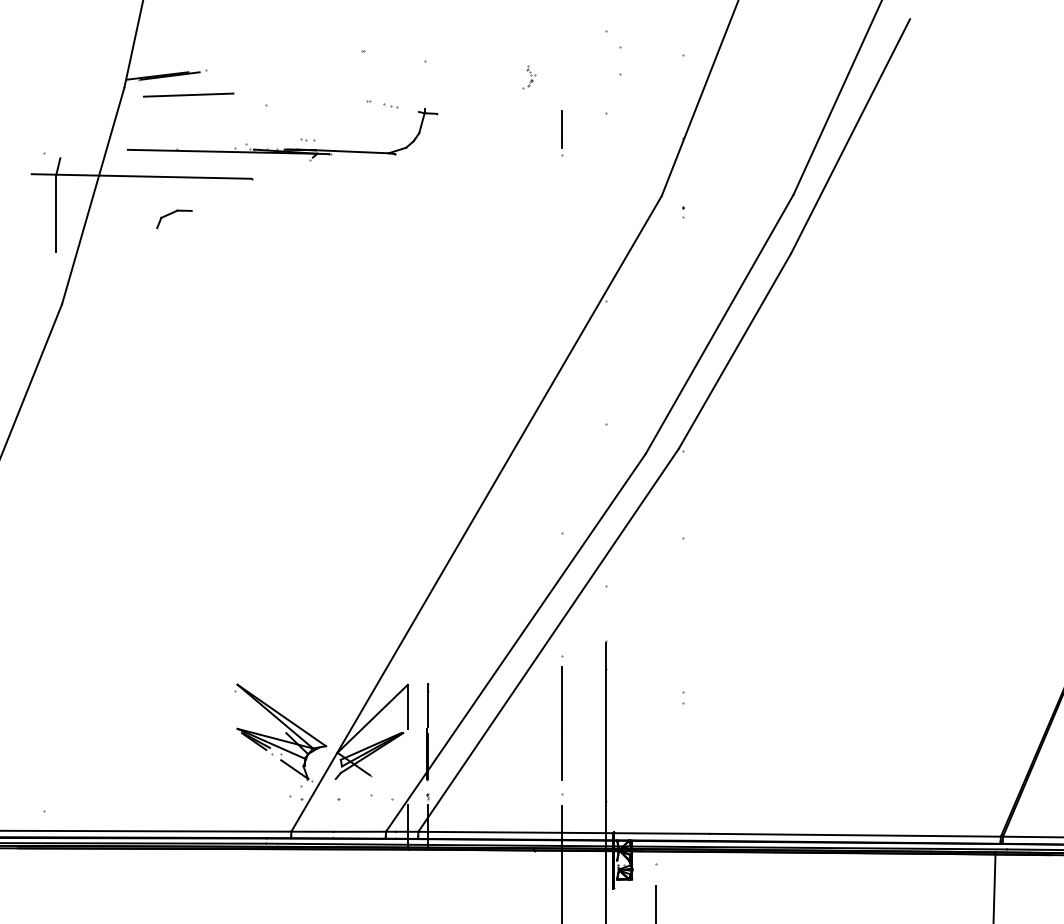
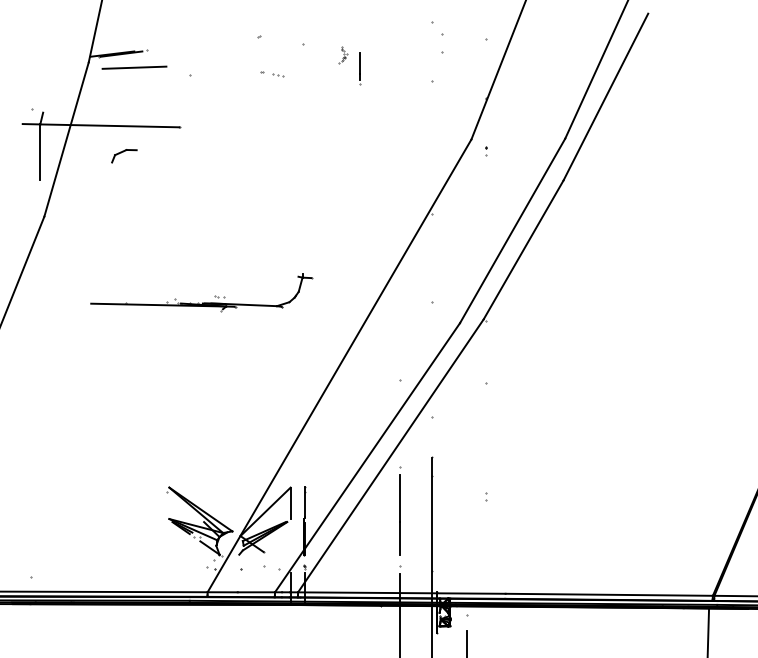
part: (529, 77) -> (343, 55), moved
line: (562, 132) -> (360, 68), moved
part: (284, 148) -> (202, 302), moved

